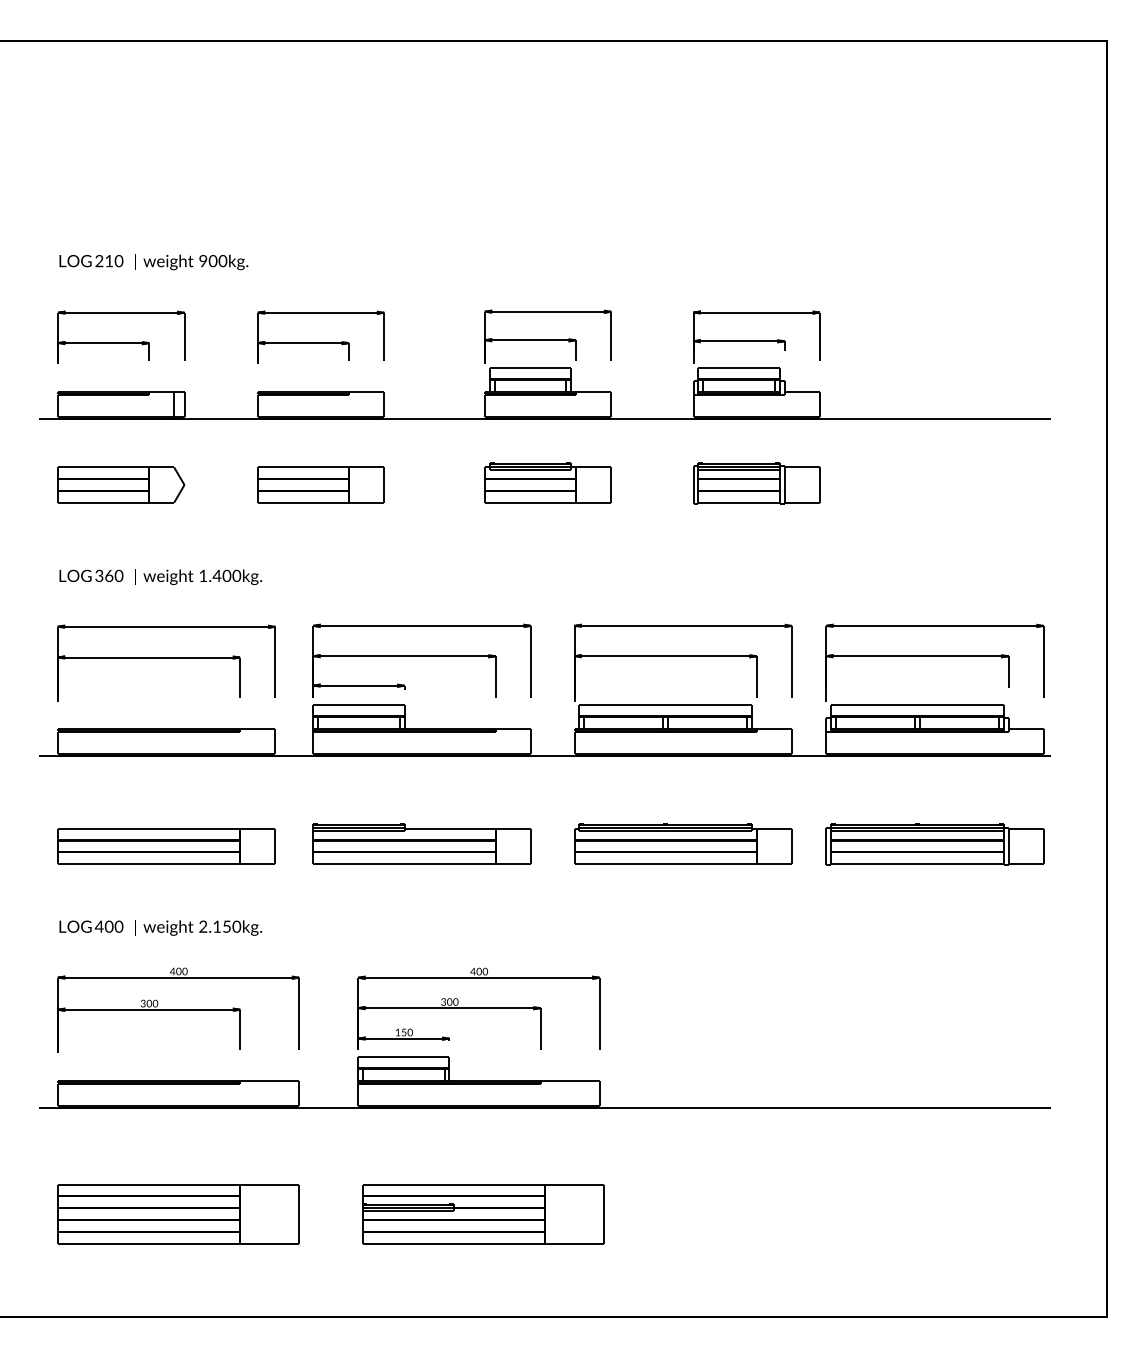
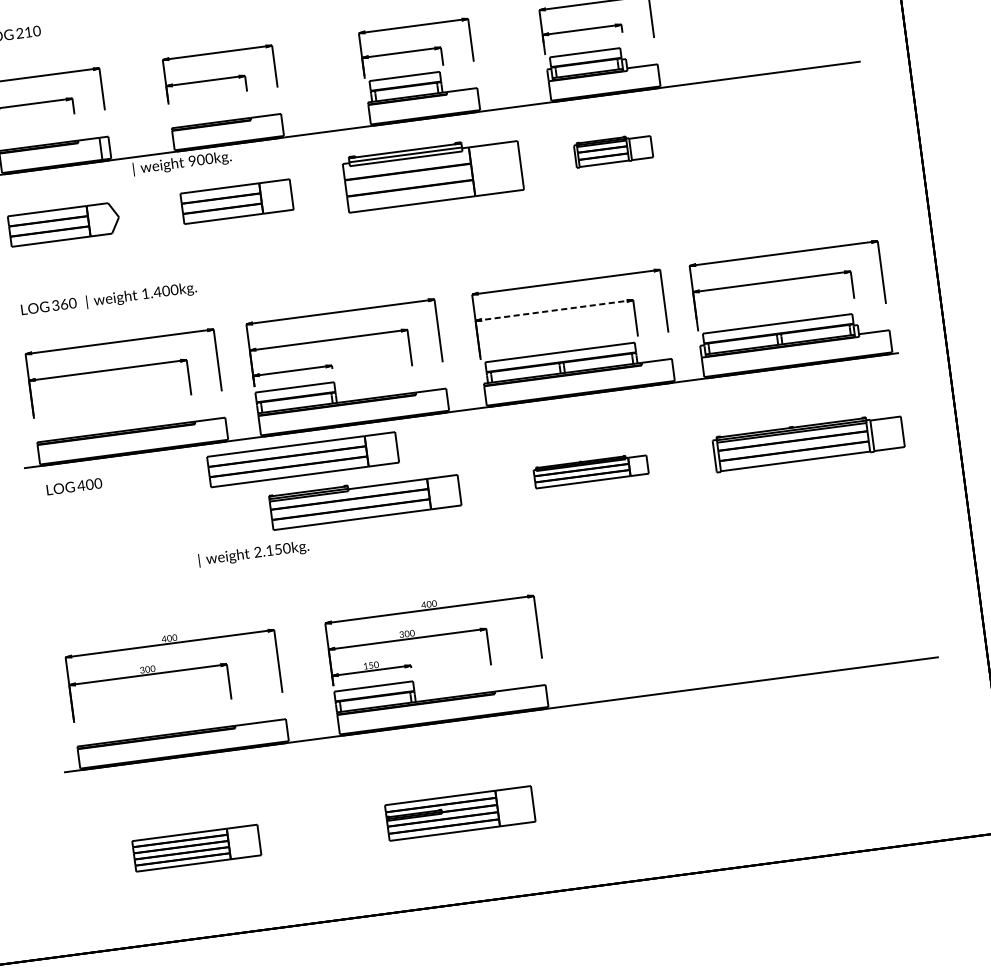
text: (191, 262) -> (182, 163), moved
part: (547, 482) -> (432, 173), size x1.6
part: (756, 483) -> (613, 150), size x0.7
line: (666, 656) -> (555, 310), solid -> dashed
part: (683, 843) -> (591, 470), size x0.6
part: (166, 846) -> (303, 459), moved
text: (91, 926) -> (74, 486), moved
text: (198, 927) -> (253, 553), moved
part: (178, 1214) -> (196, 848), size x0.6
part: (483, 1214) -> (460, 813), size x0.7

